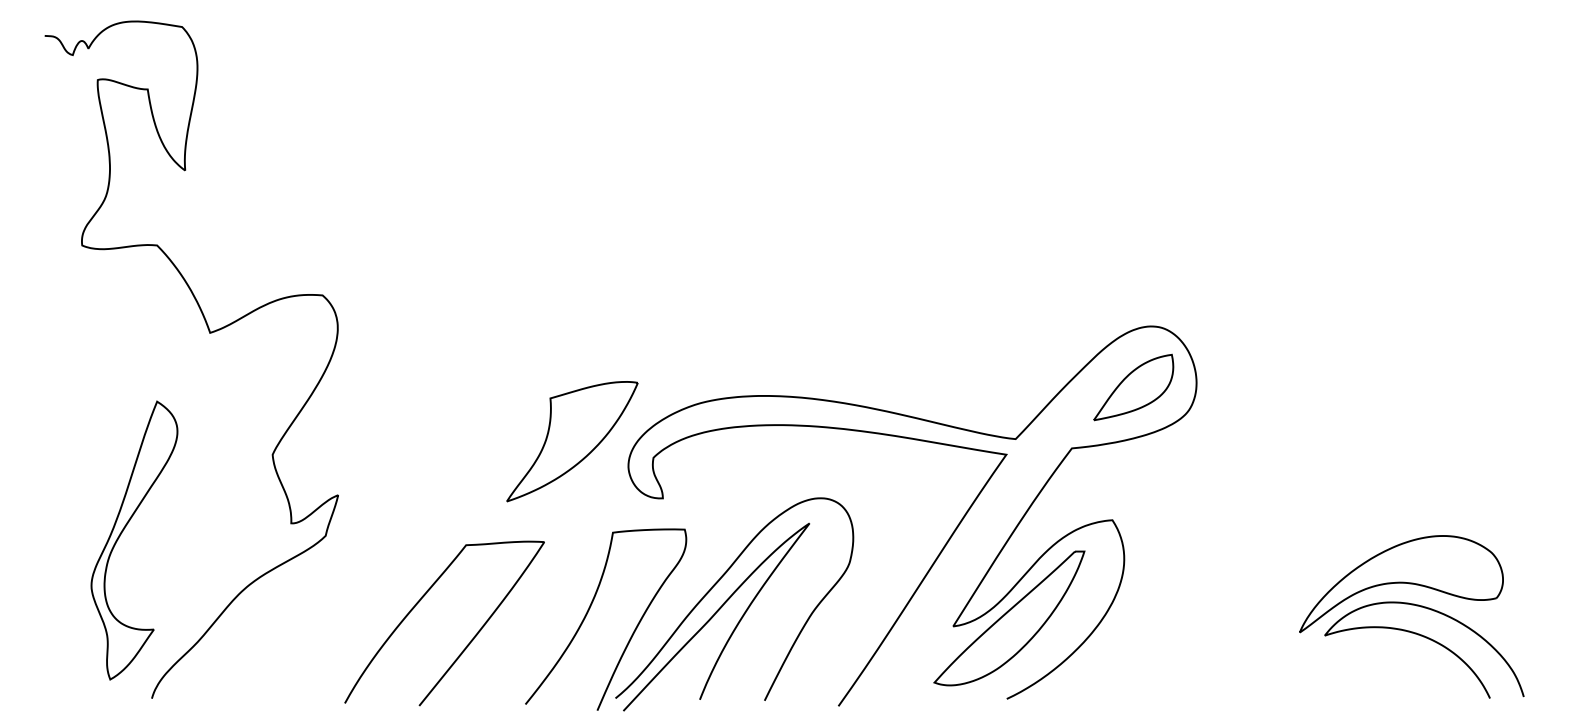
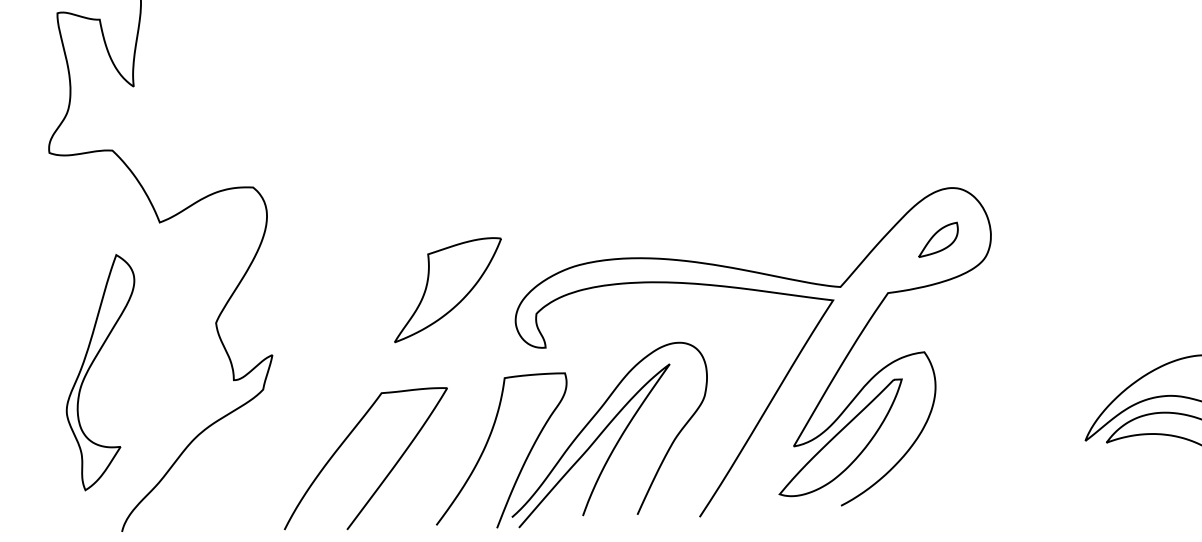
part: (1133, 387) -> (938, 239), size x0.6
part: (572, 441) -> (448, 289), moved
part: (122, 533) -> (91, 367), moved

